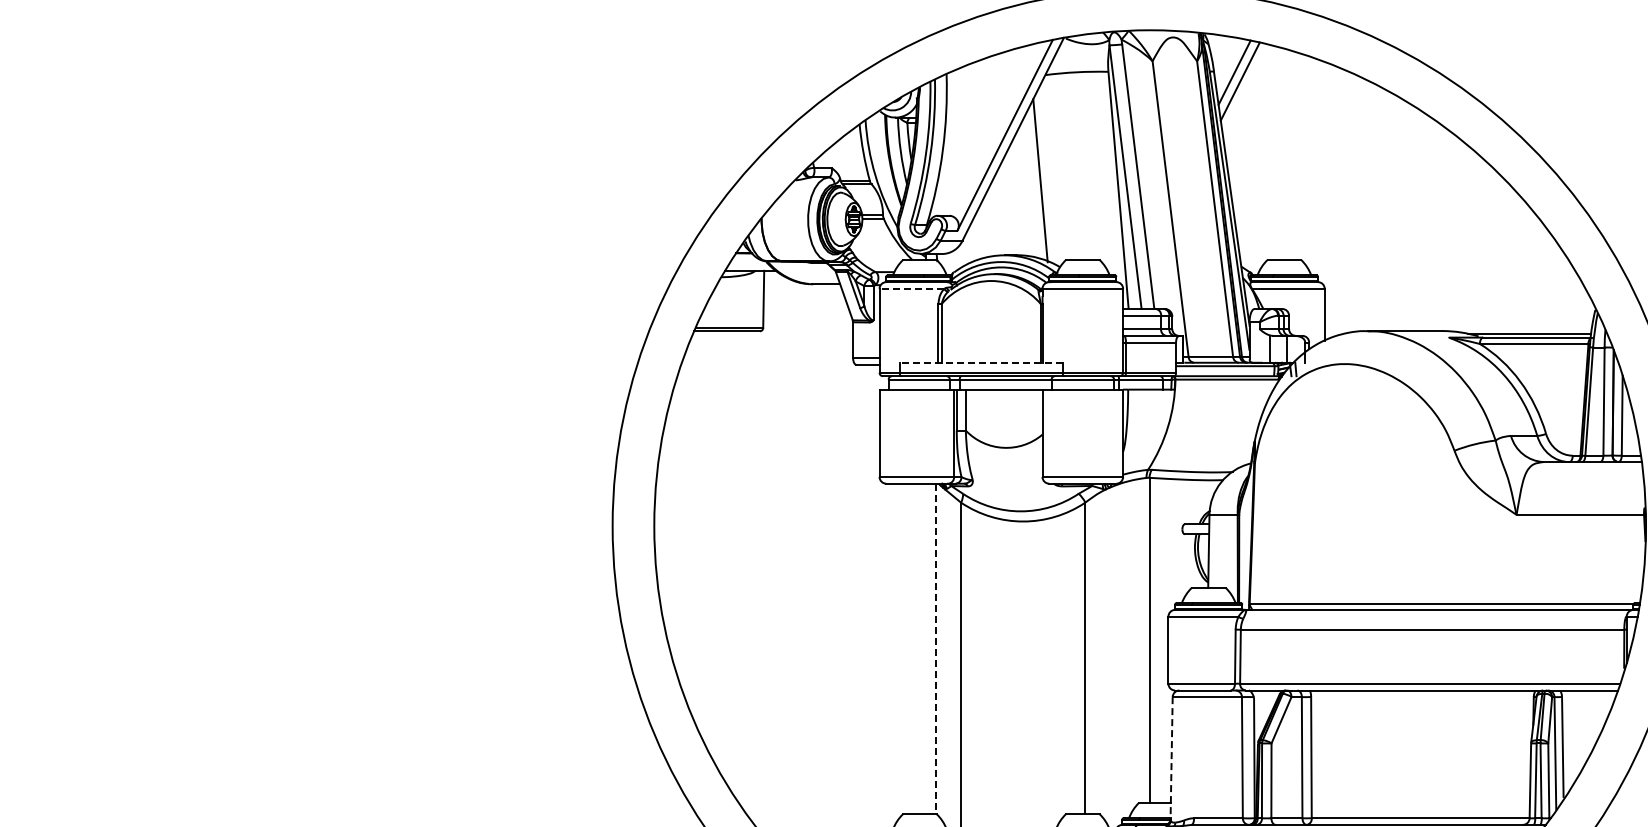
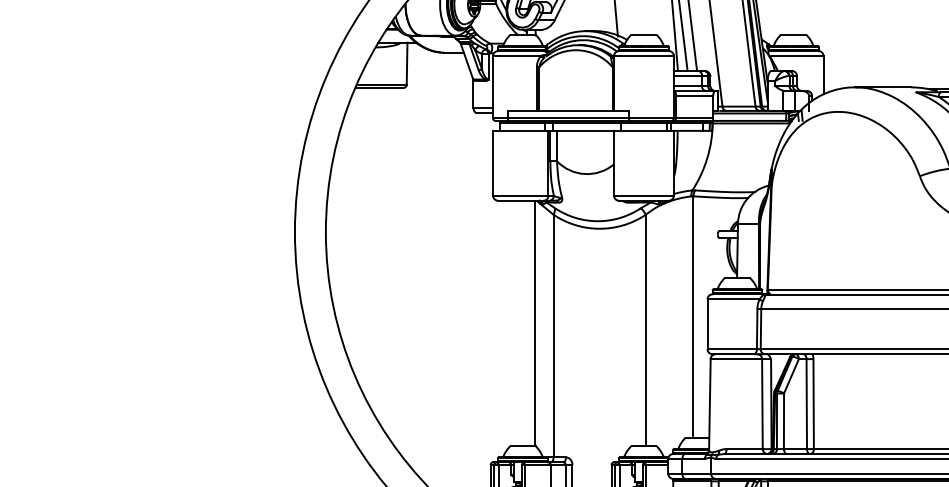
line: (911, 288) -> (516, 55), dashed -> solid
line: (980, 362) -> (568, 110), dashed -> solid
line: (935, 649) -> (534, 323), dashed -> solid
line: (1171, 758) -> (709, 404), dashed -> solid

